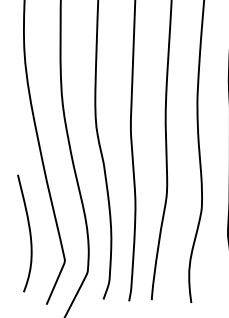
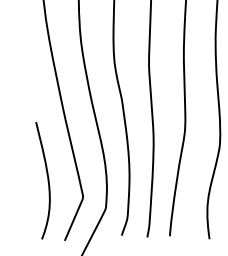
curve: (29, 233) -> (47, 180), moved

